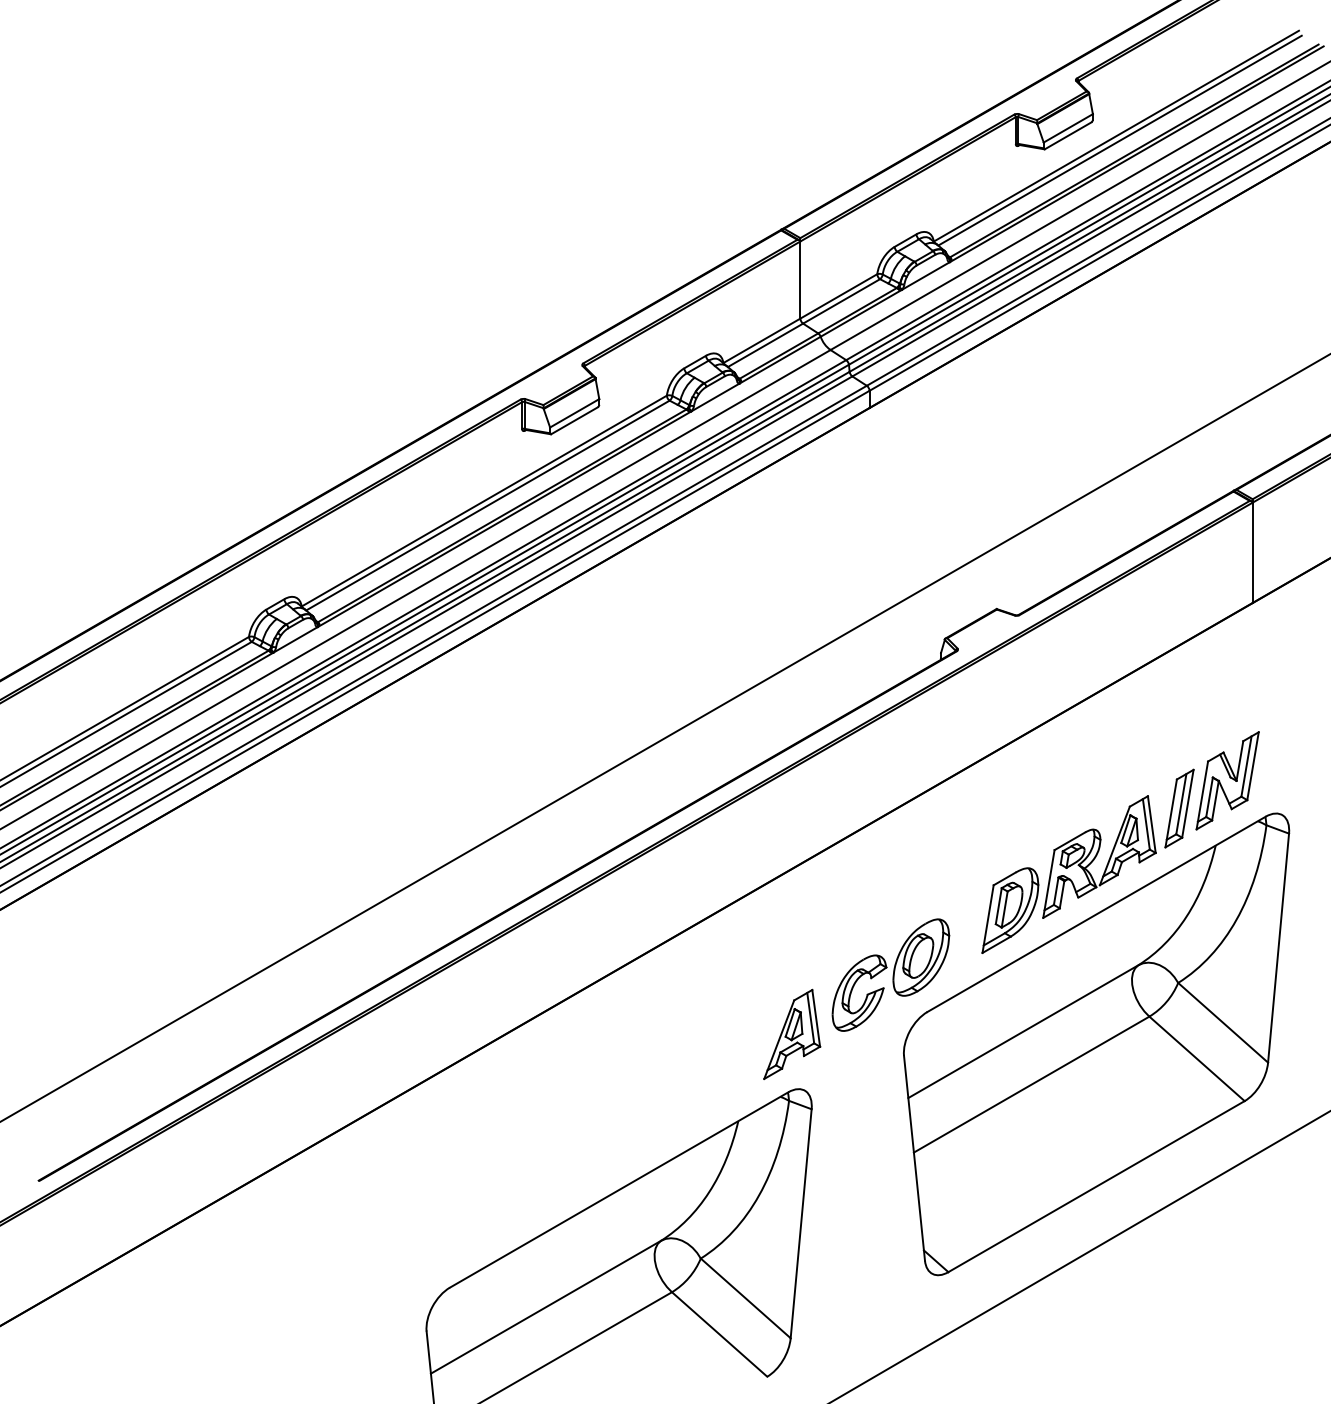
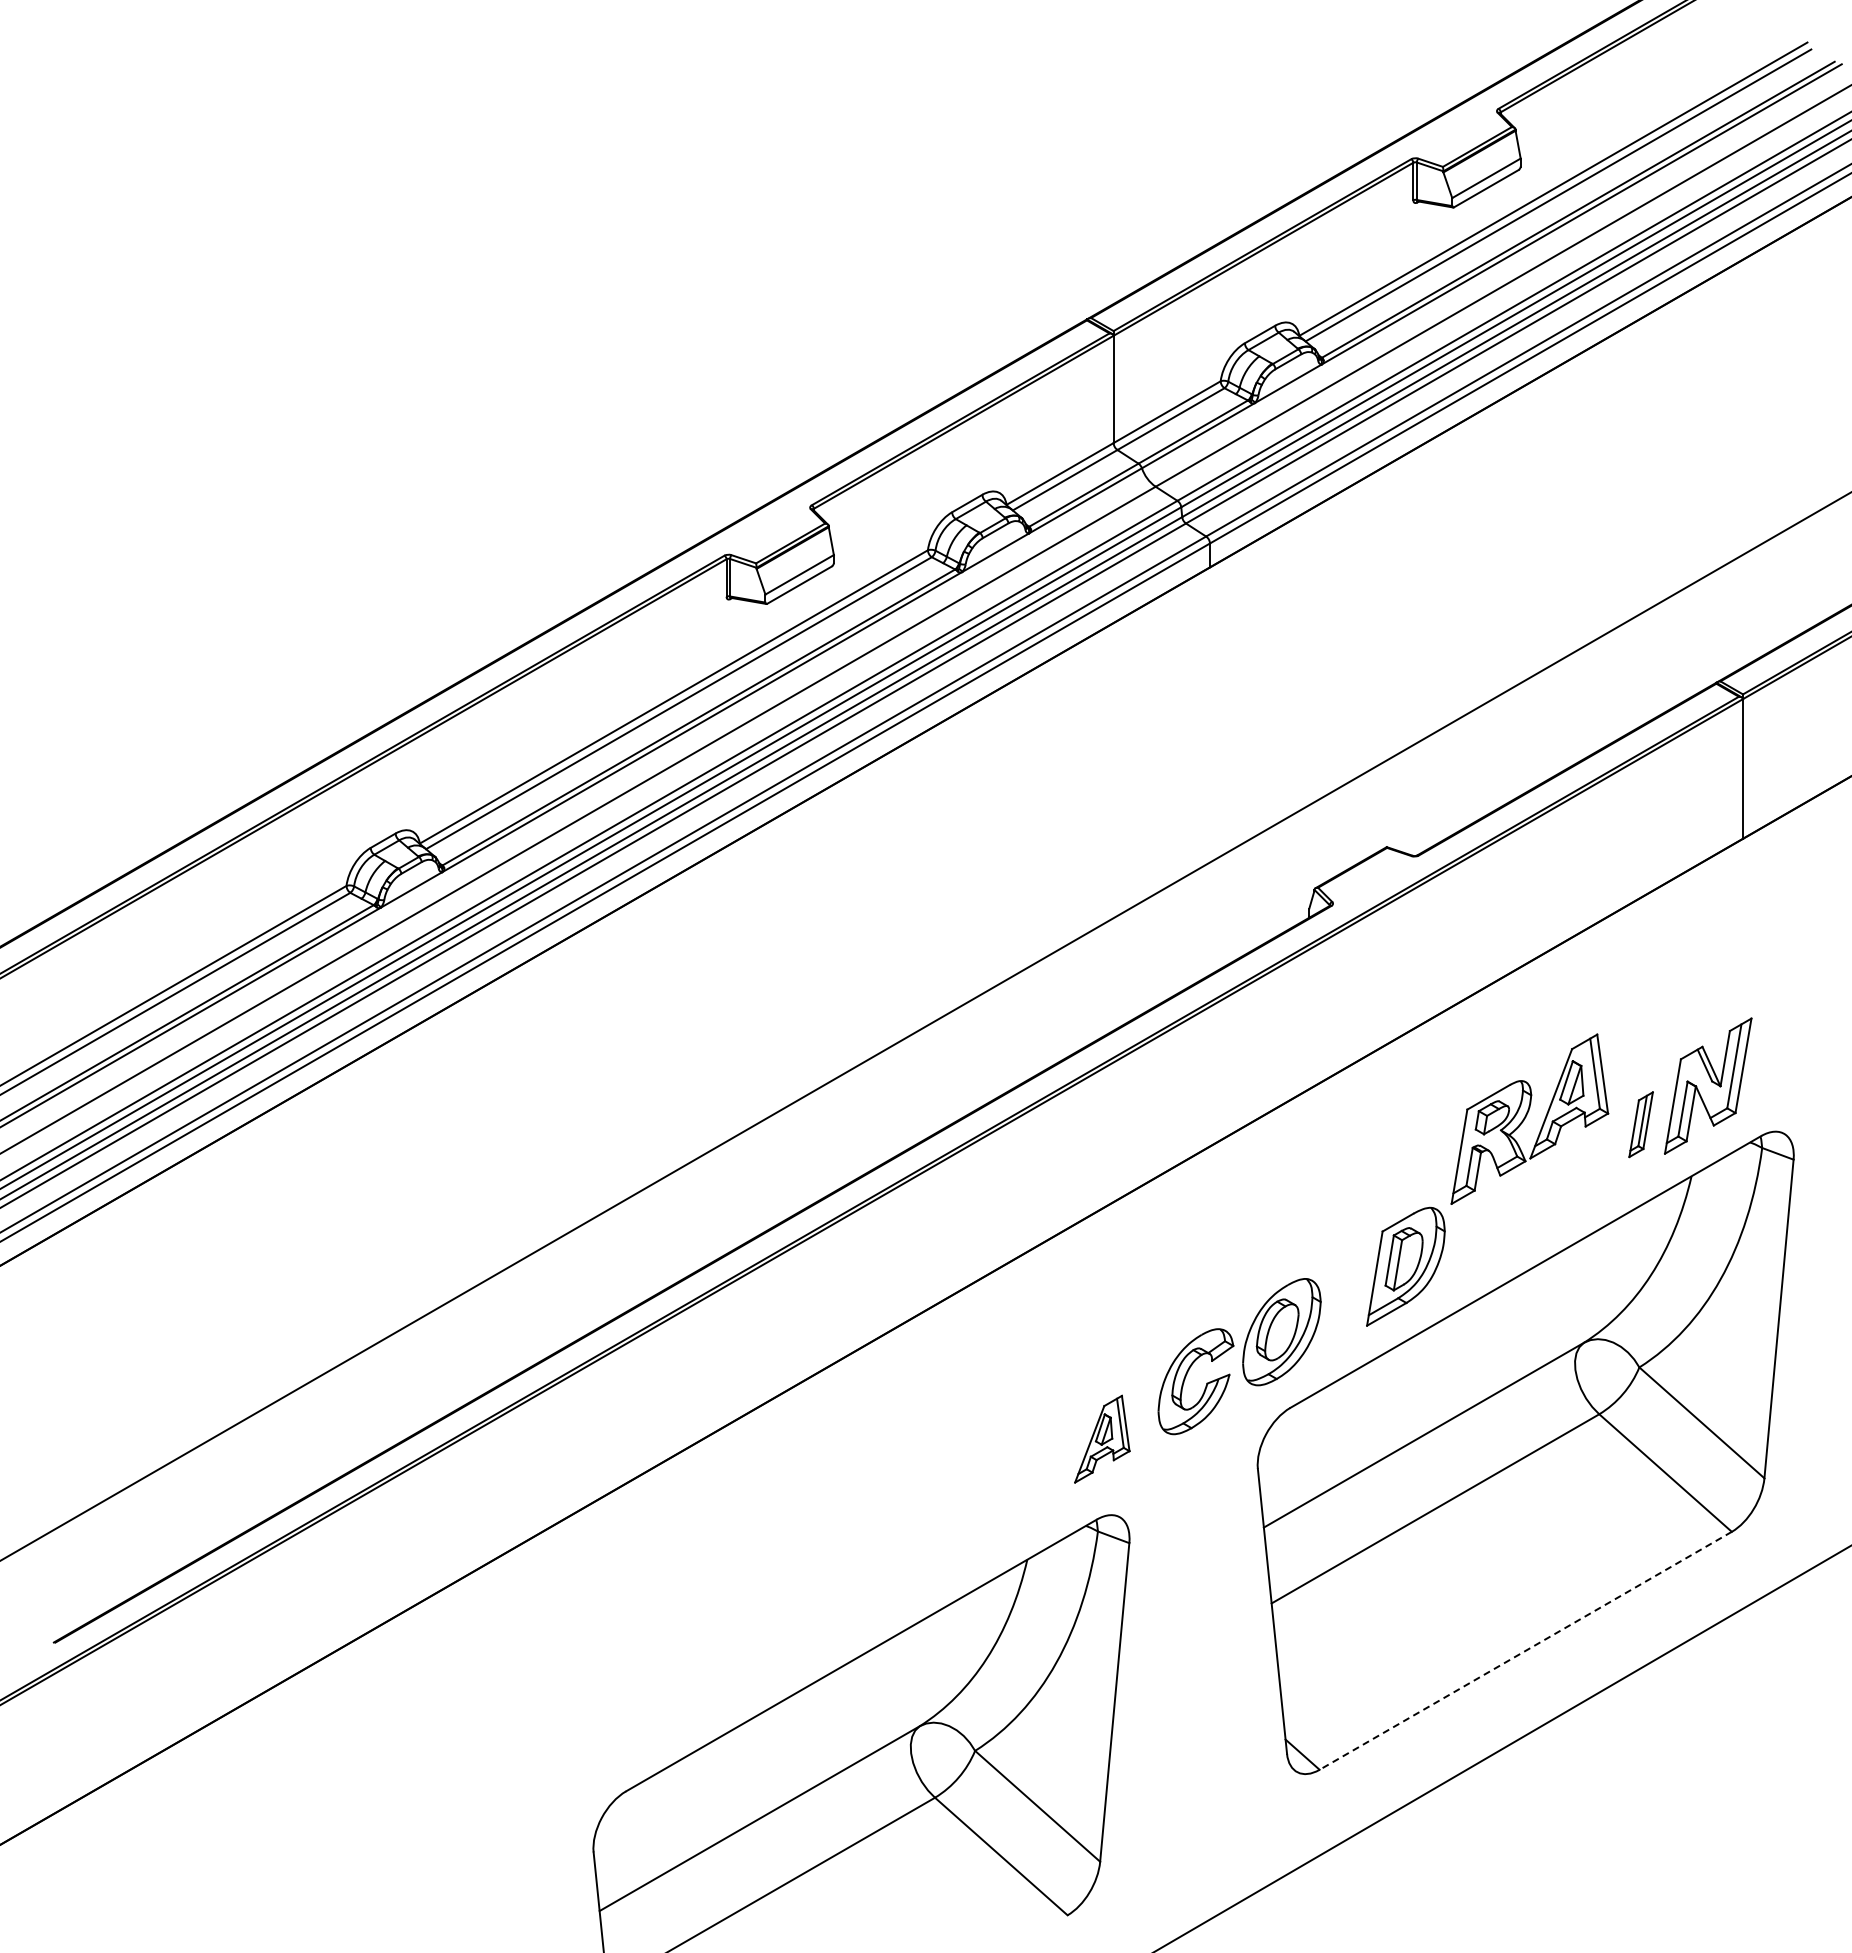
part: (1179, 808) -> (1640, 1124), size x0.6
part: (1099, 856) -> (1529, 1118), moved
part: (792, 1034) -> (1102, 1439), size x0.7
line: (1096, 1186) -> (1525, 1650), solid -> dashed

